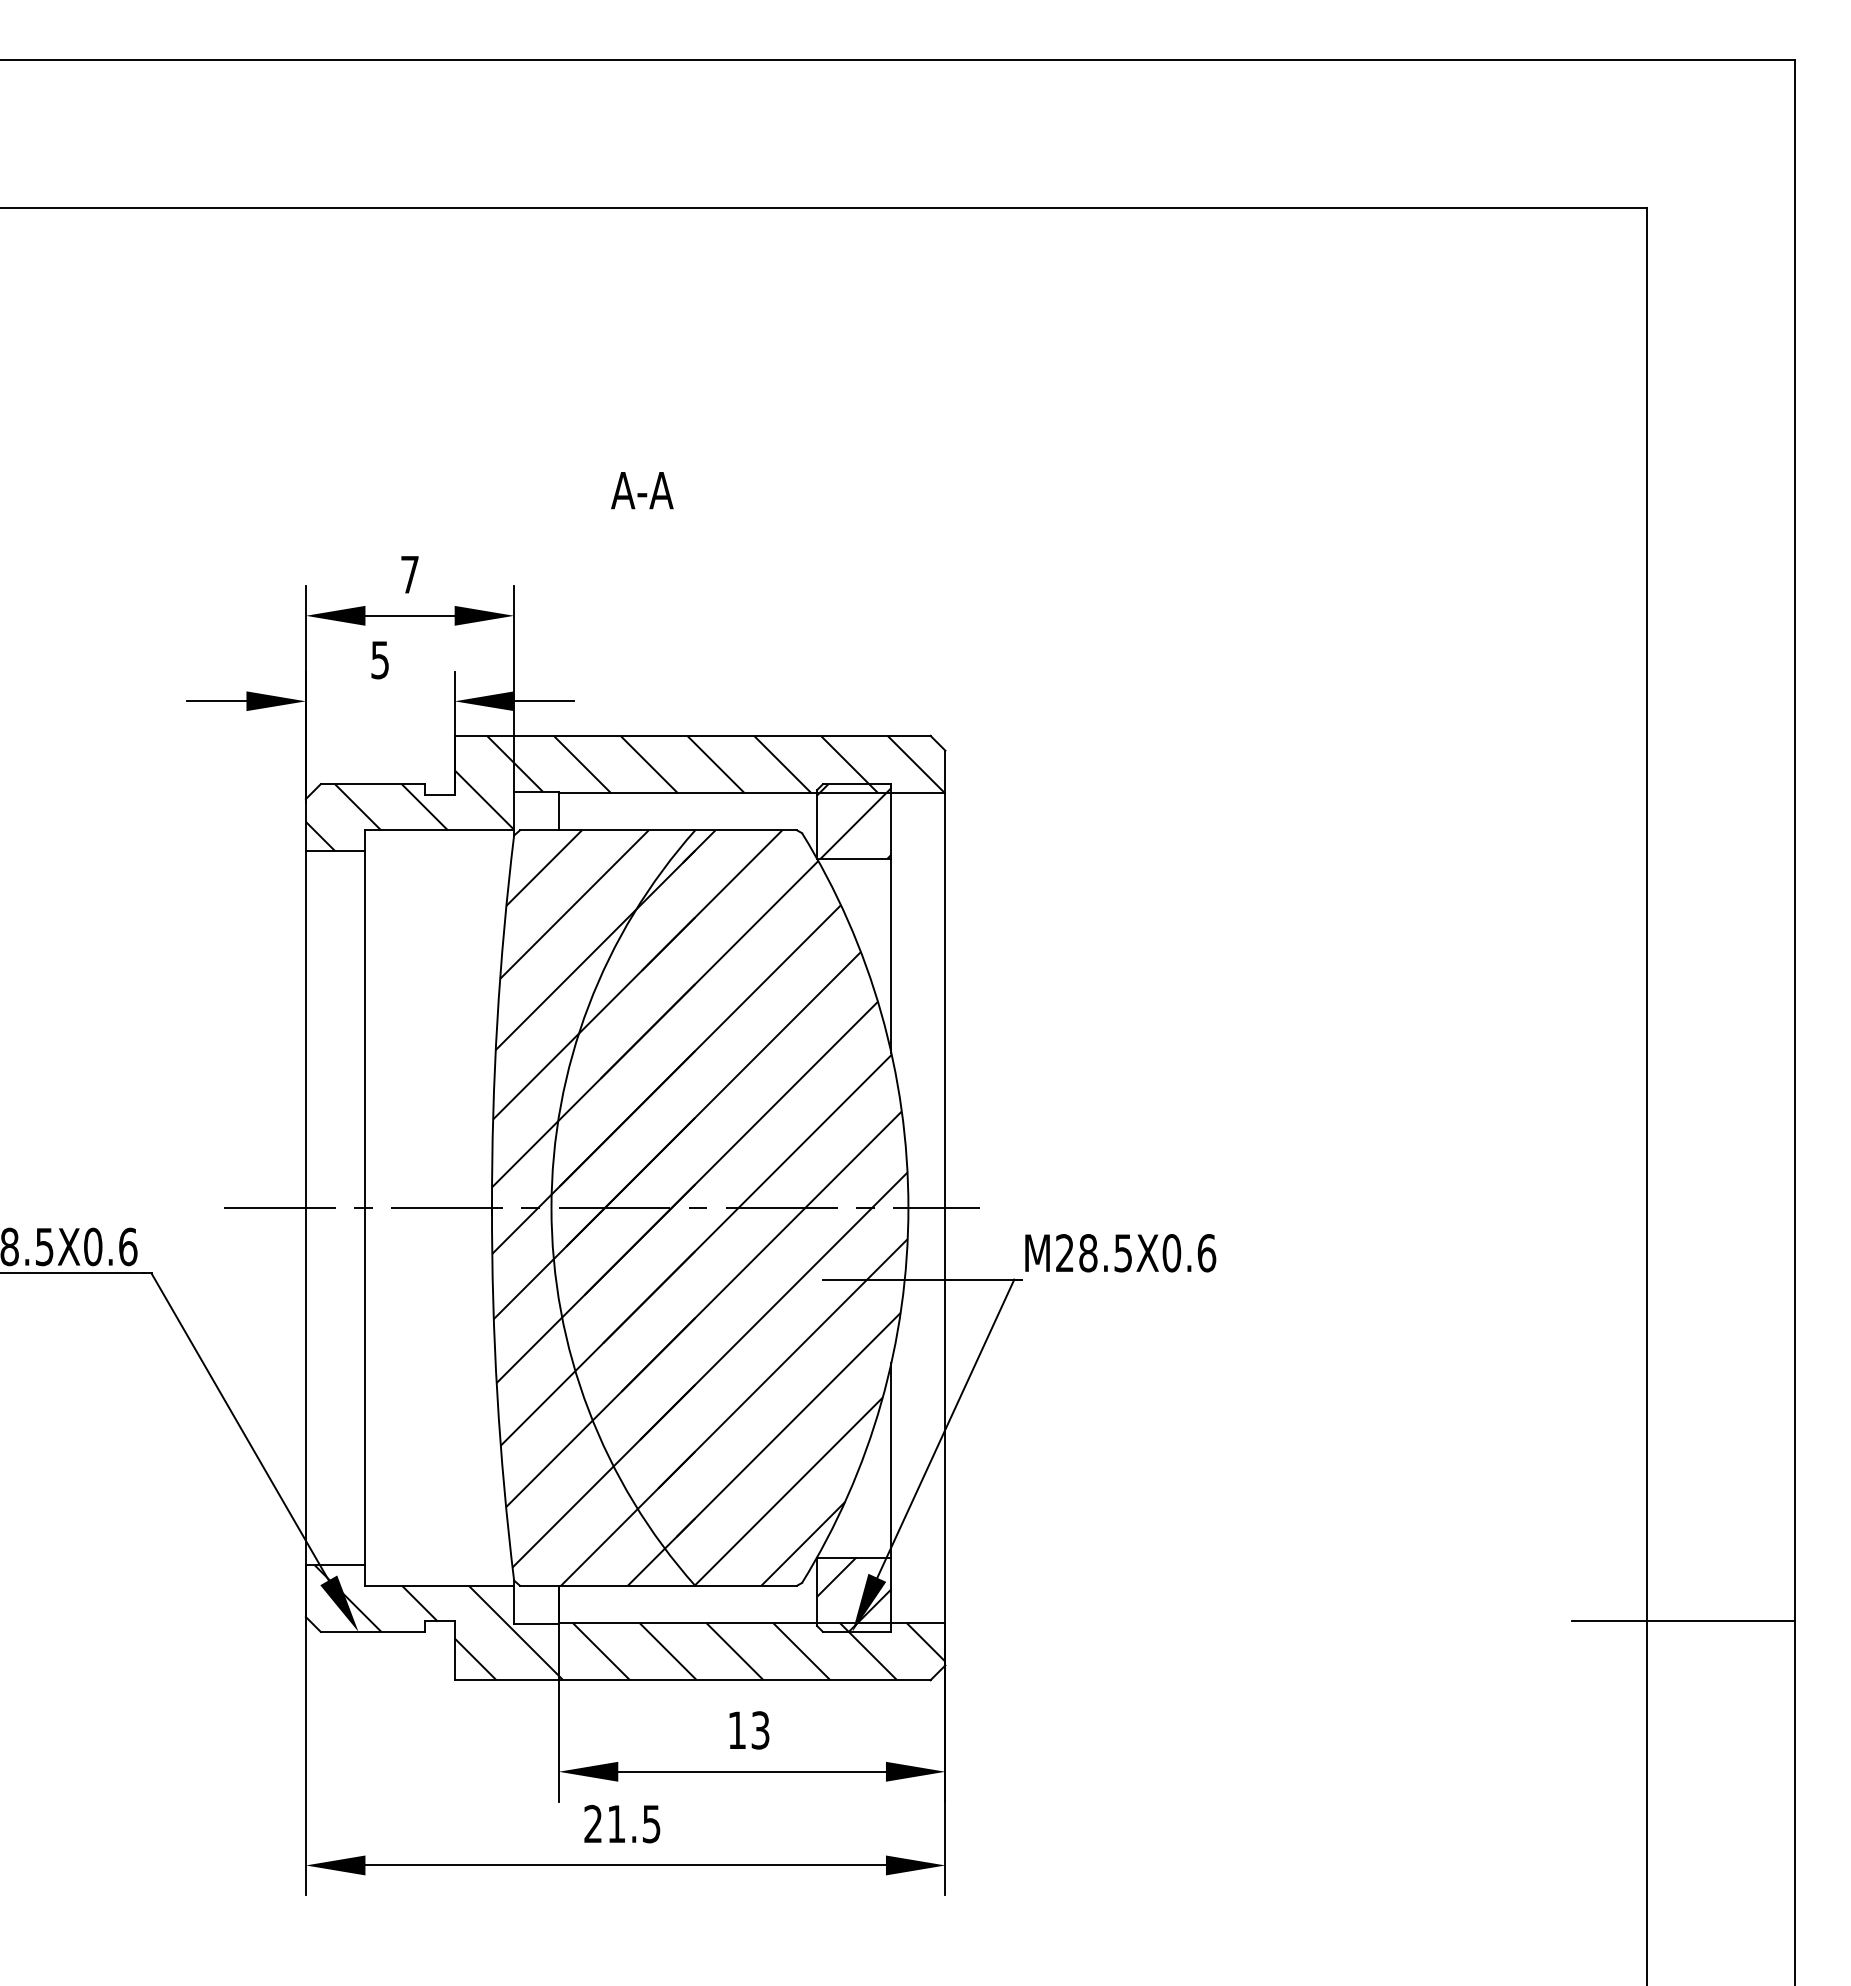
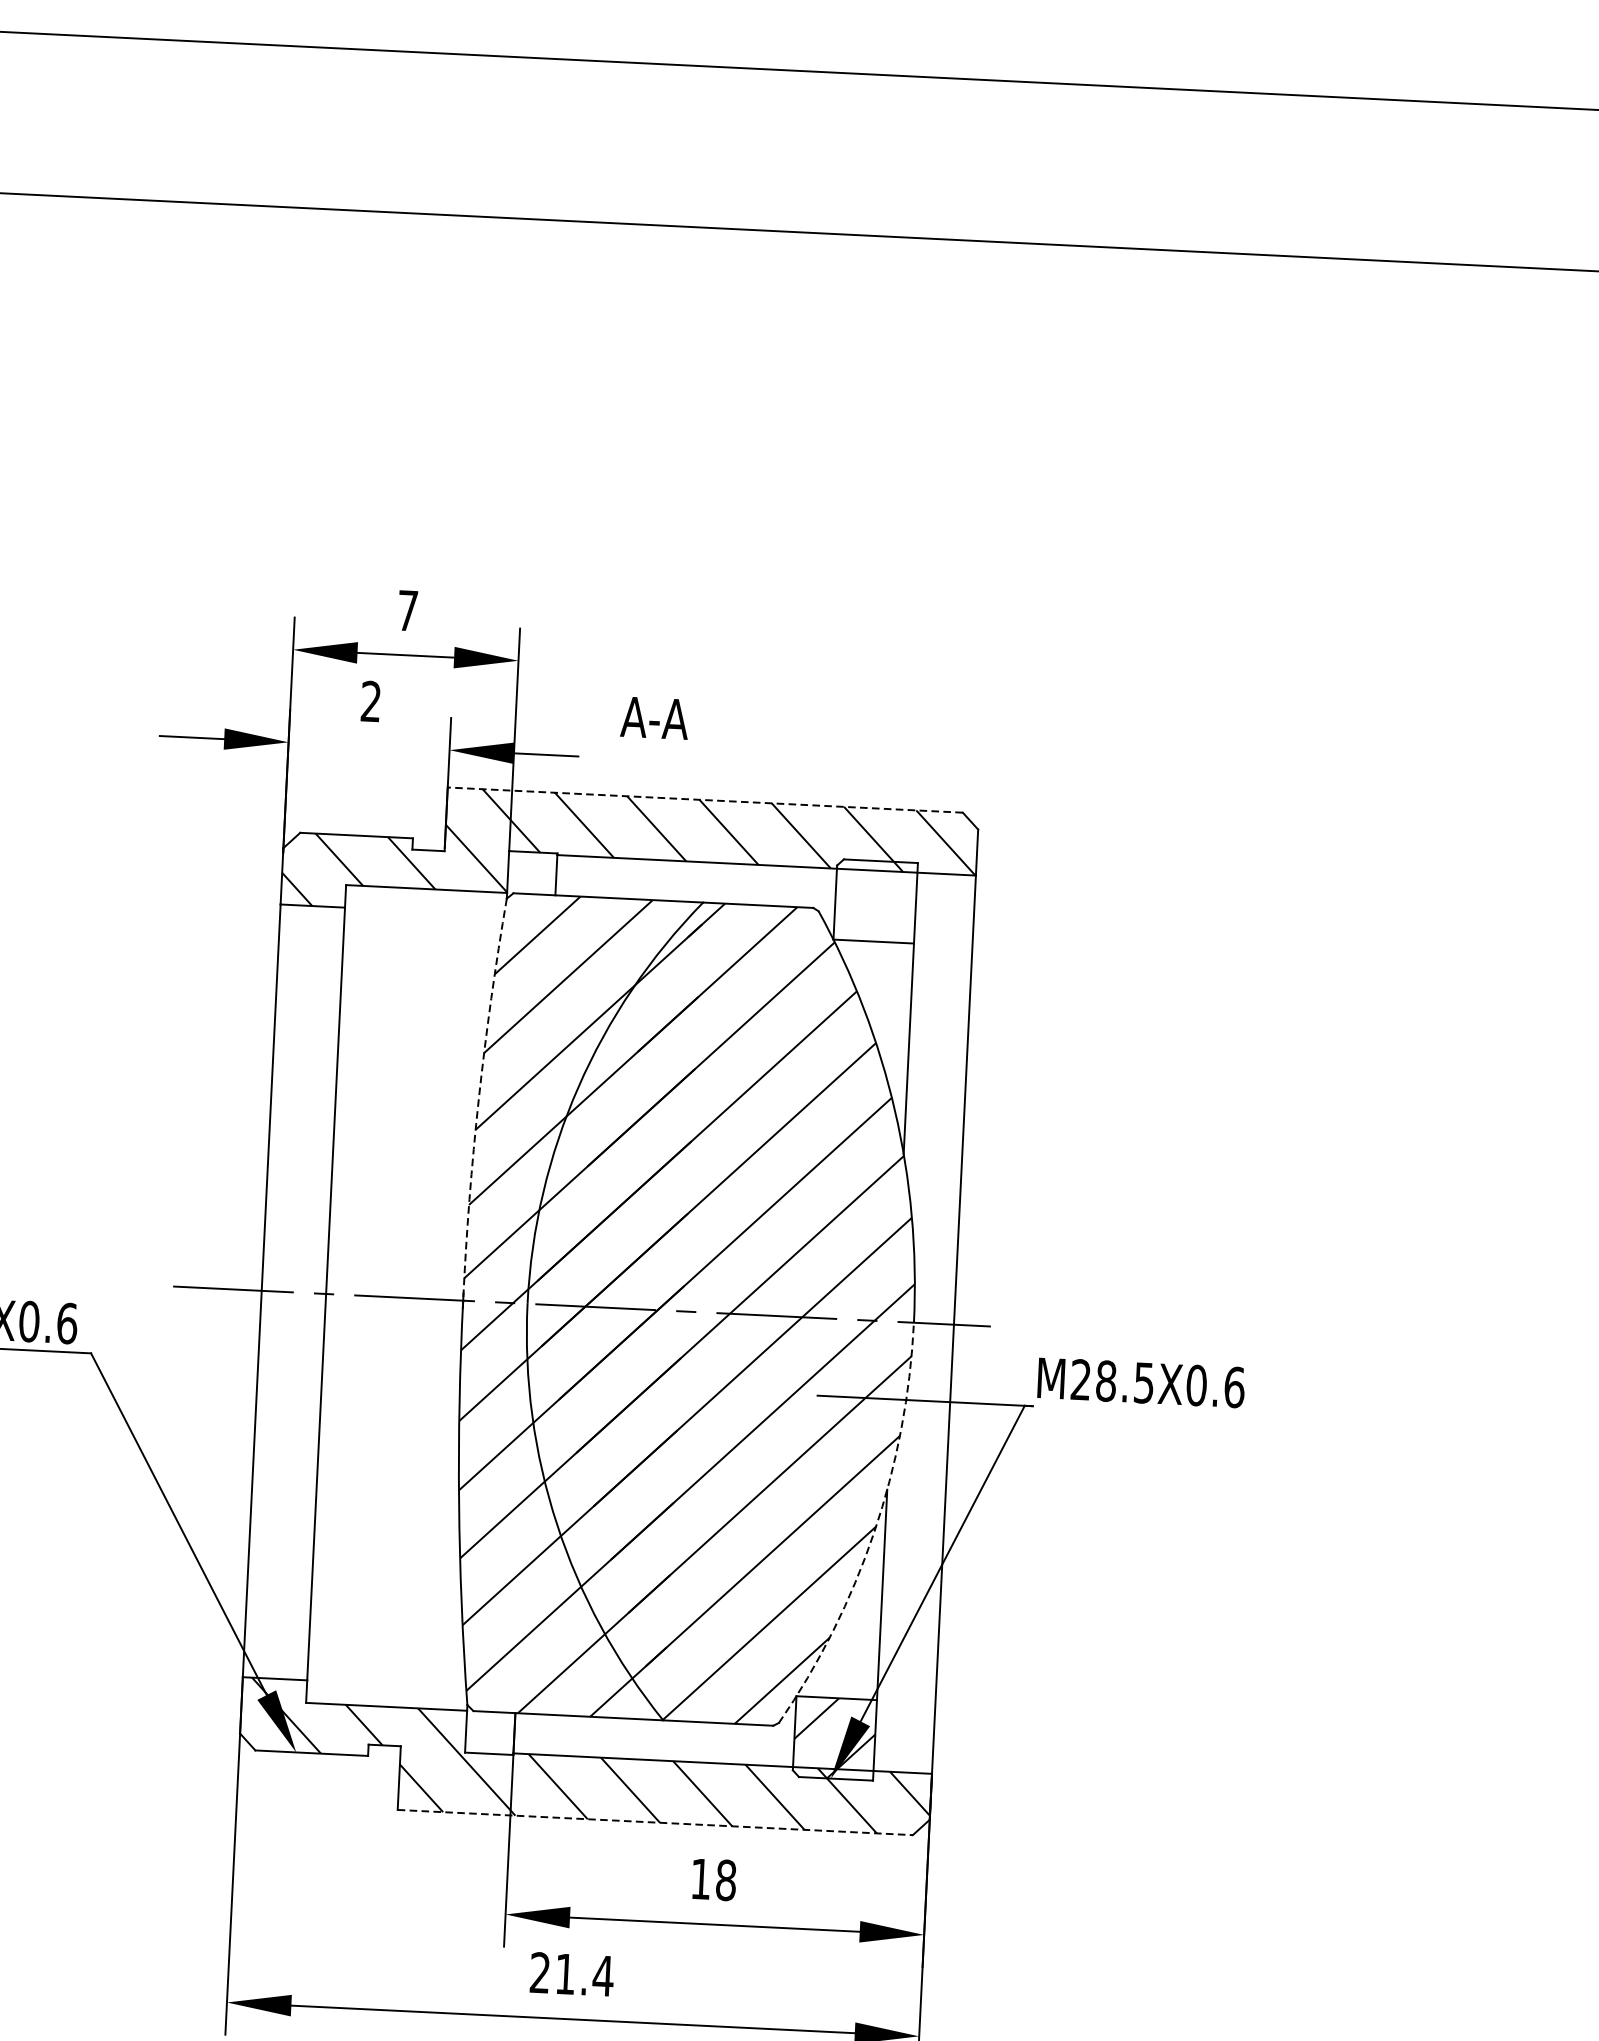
text: (642, 490) -> (654, 718), moved
text: (379, 660) -> (370, 702), 5 -> 2
line: (692, 735) -> (705, 799), solid -> dashed
hatch: (854, 821) -> (876, 901), removed
arc: (497, 1021) -> (478, 1099), solid -> dashed
arc: (881, 1402) -> (874, 1531), solid -> dashed
line: (692, 1680) -> (655, 1822), solid -> dashed
text: (760, 1730) -> (726, 1880), 13 -> 18
text: (651, 1824) -> (603, 1976), 21.5 -> 21.4

